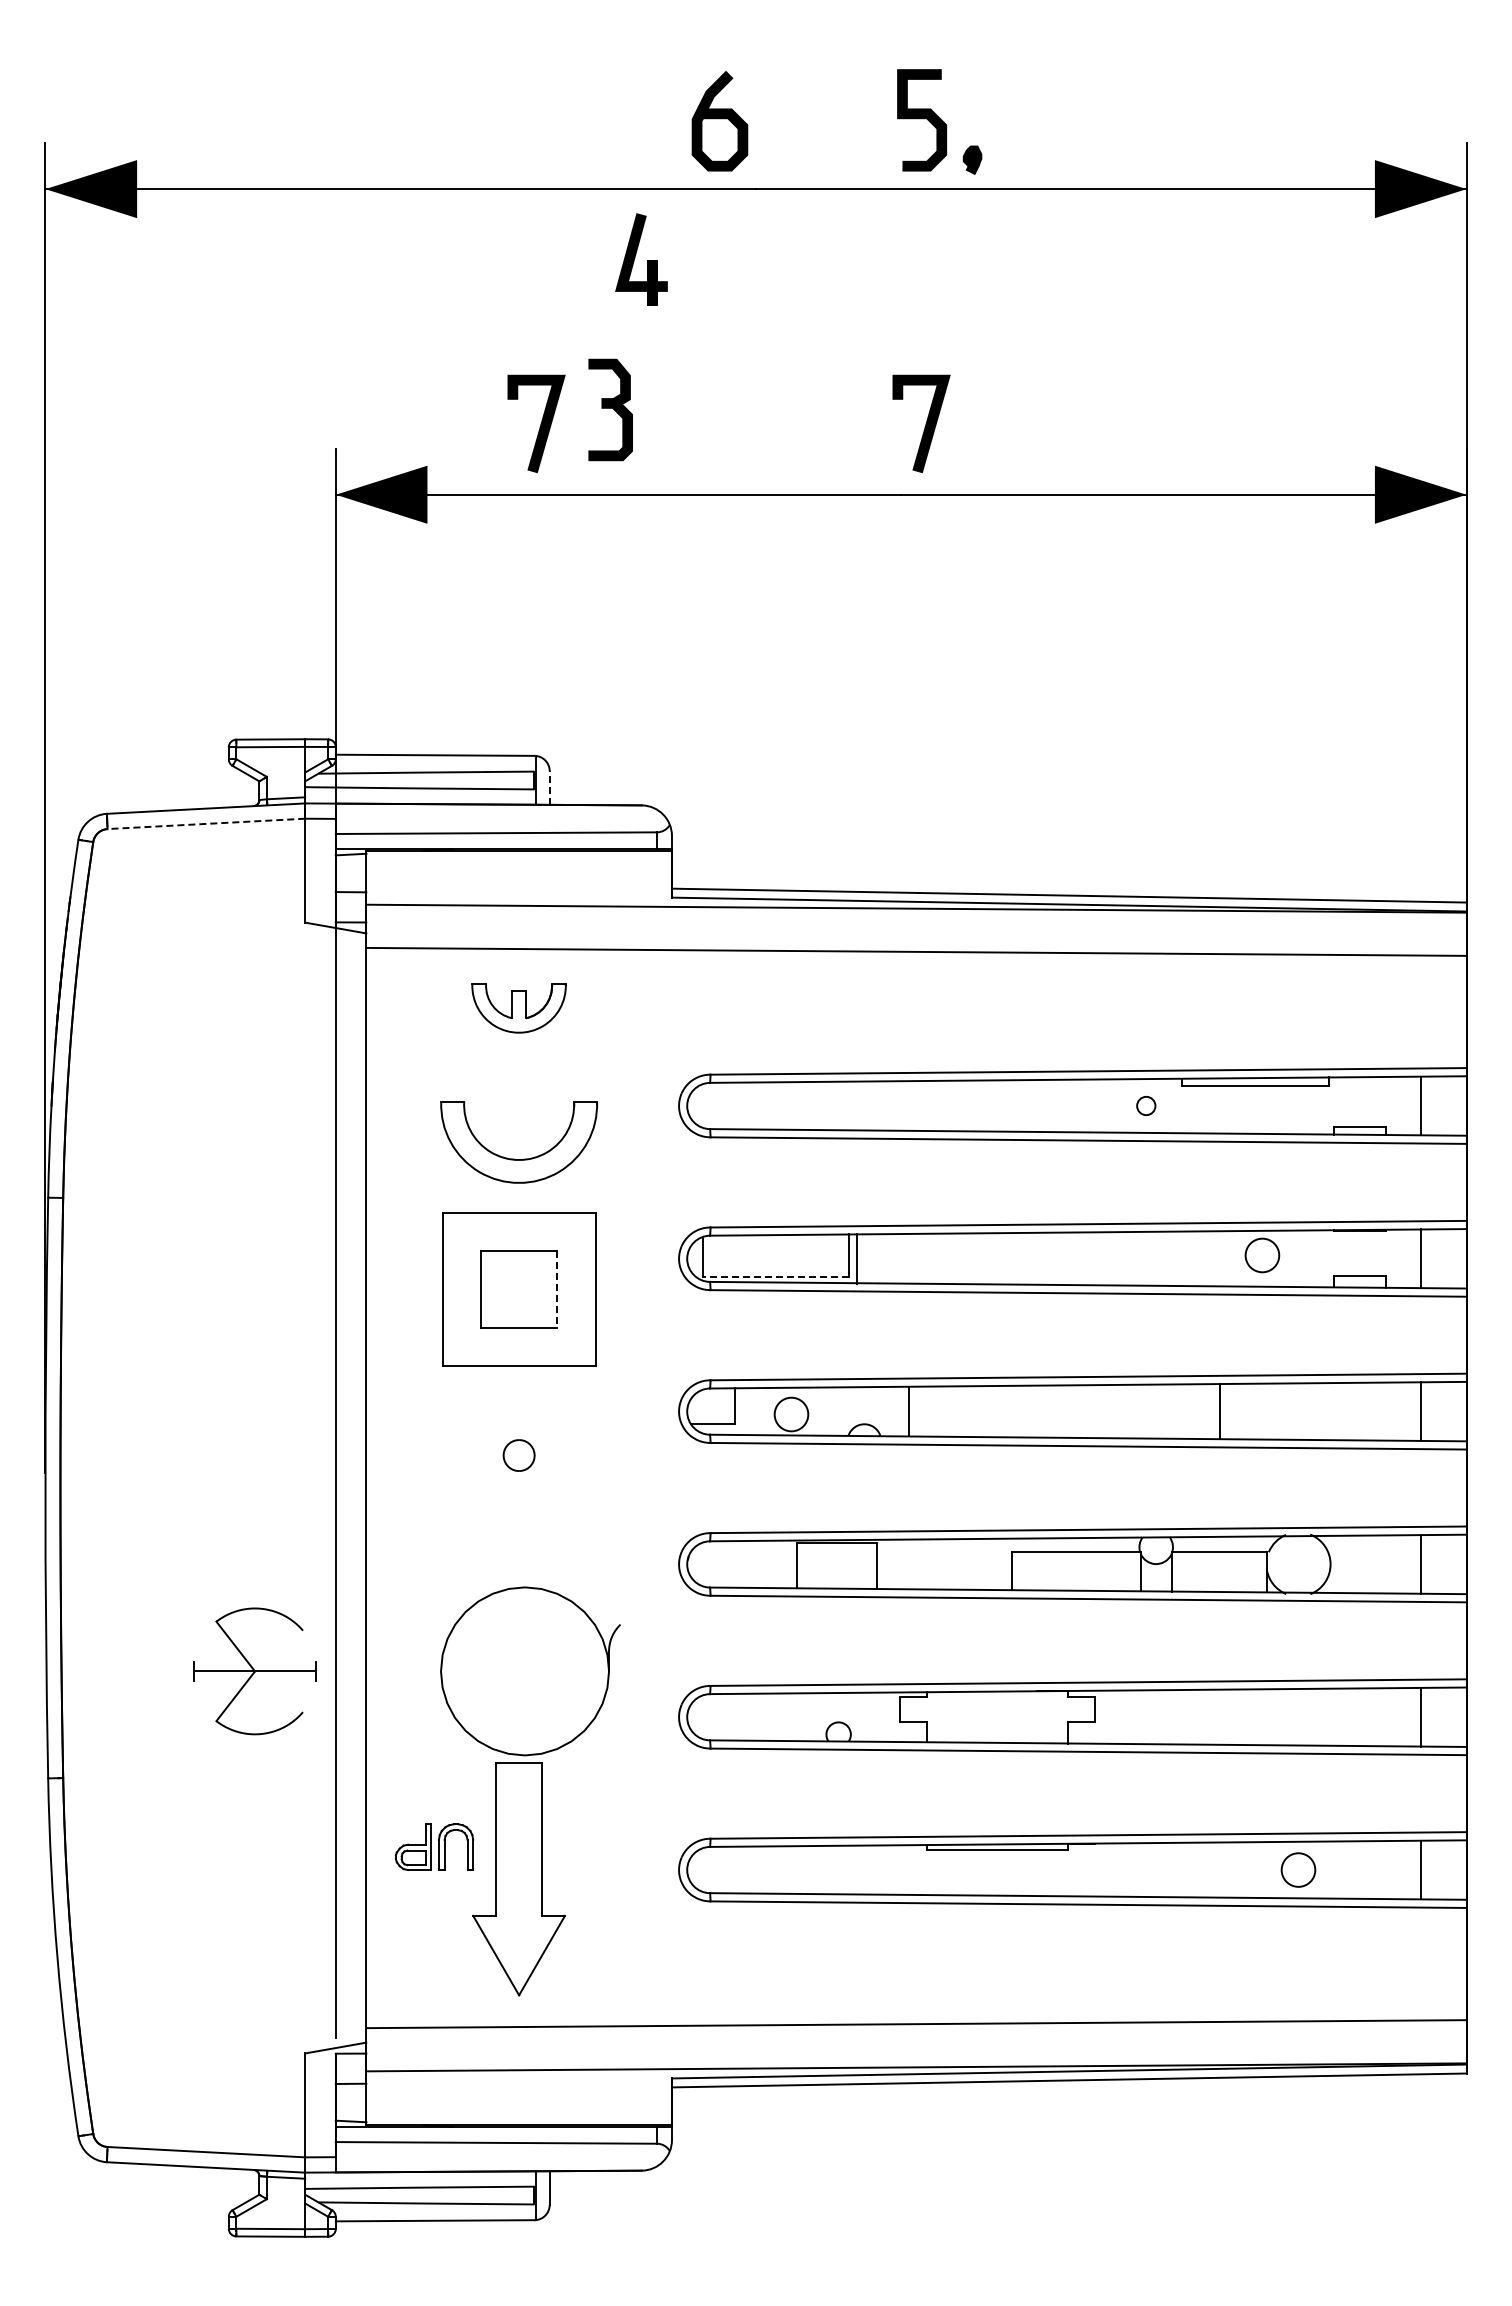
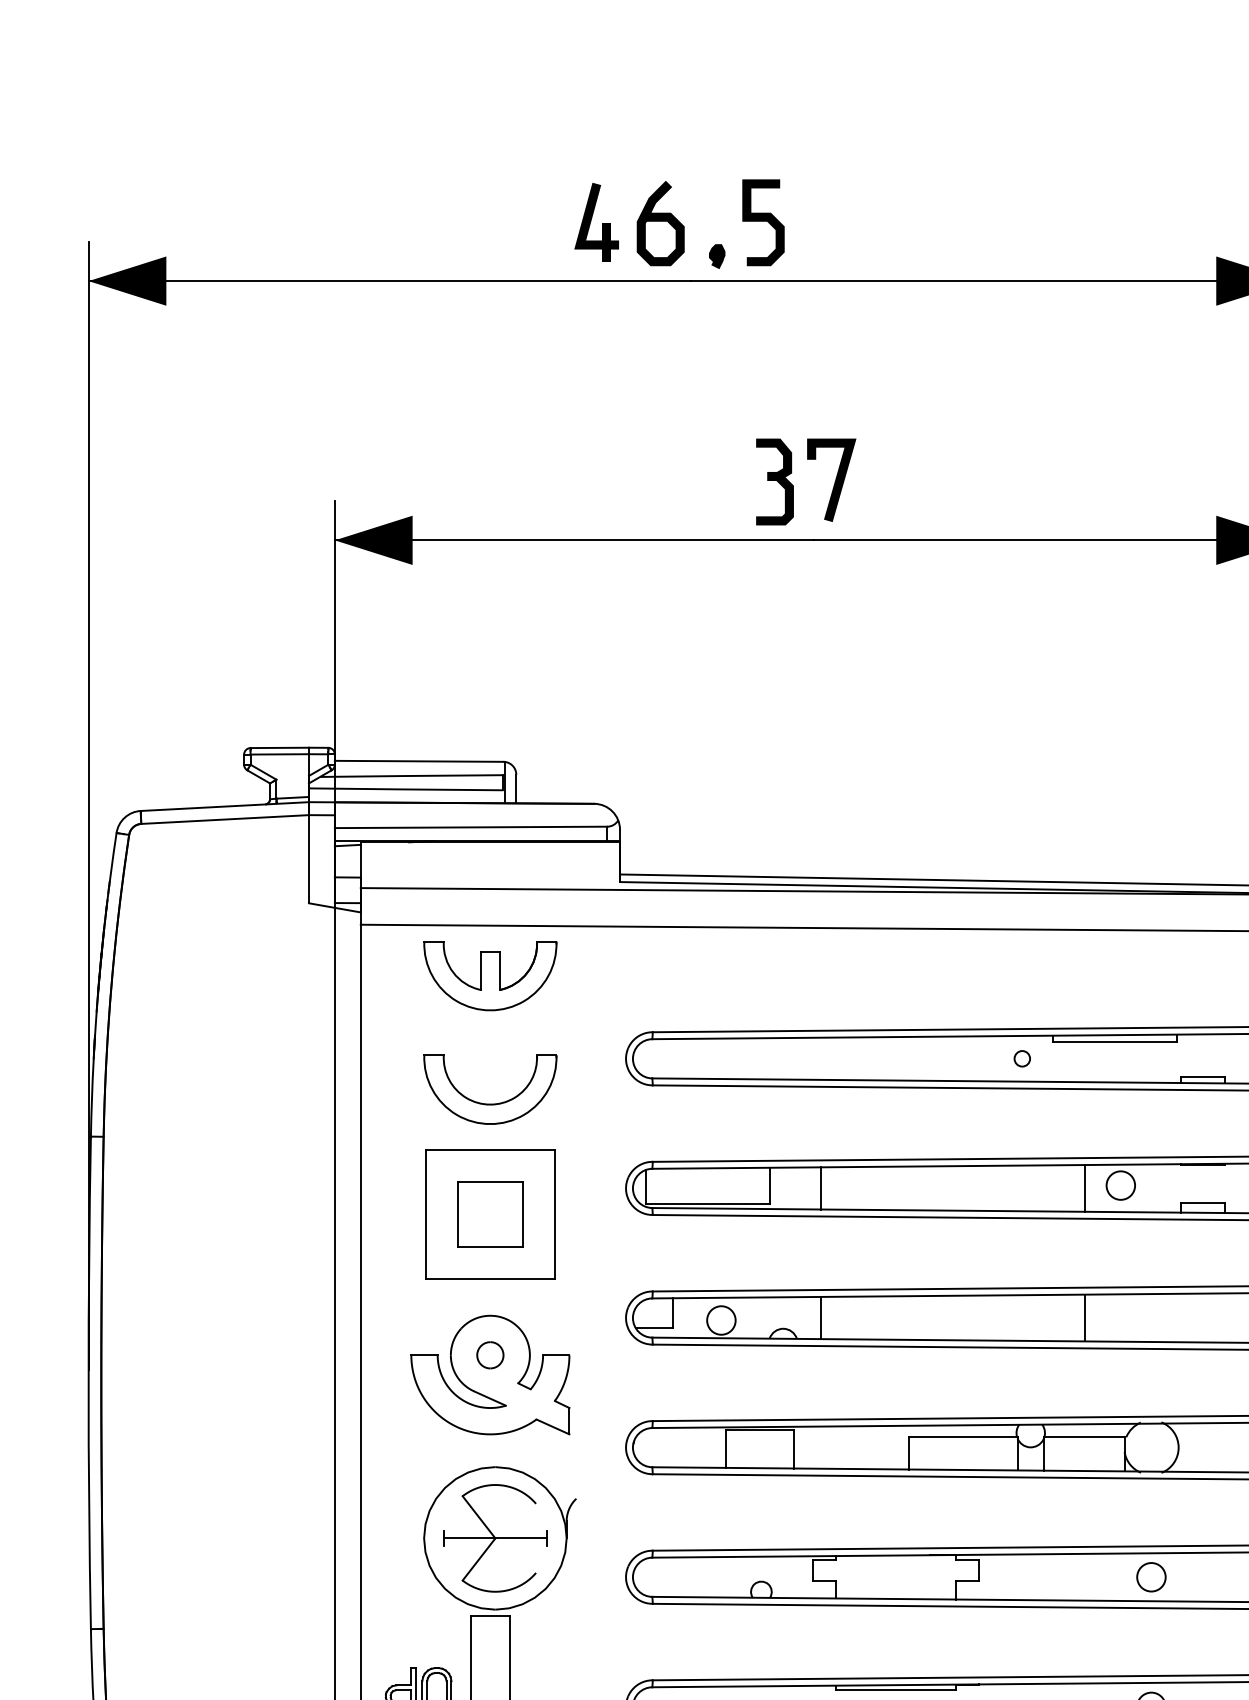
curve: (922, 119) -> (763, 222), moved
part: (972, 159) -> (717, 255), moved
part: (635, 258) -> (591, 221), moved
part: (610, 409) -> (774, 481), moved
line: (540, 423) -> (508, 479), removed
line: (549, 788) -> (516, 789), dashed -> solid
line: (206, 823) -> (225, 819), dashed -> solid
part: (518, 1008) -> (489, 976), size x1.67
line: (857, 1258) -> (821, 1188), moved
line: (1219, 1258) -> (1084, 1188), added
line: (775, 1277) -> (707, 1204), dashed -> solid
line: (557, 1289) -> (522, 1214), dashed -> solid
part: (519, 1478) -> (490, 1374), added
part: (254, 1671) -> (494, 1538), moved
circle: (1298, 1716) -> (1151, 1576), added

